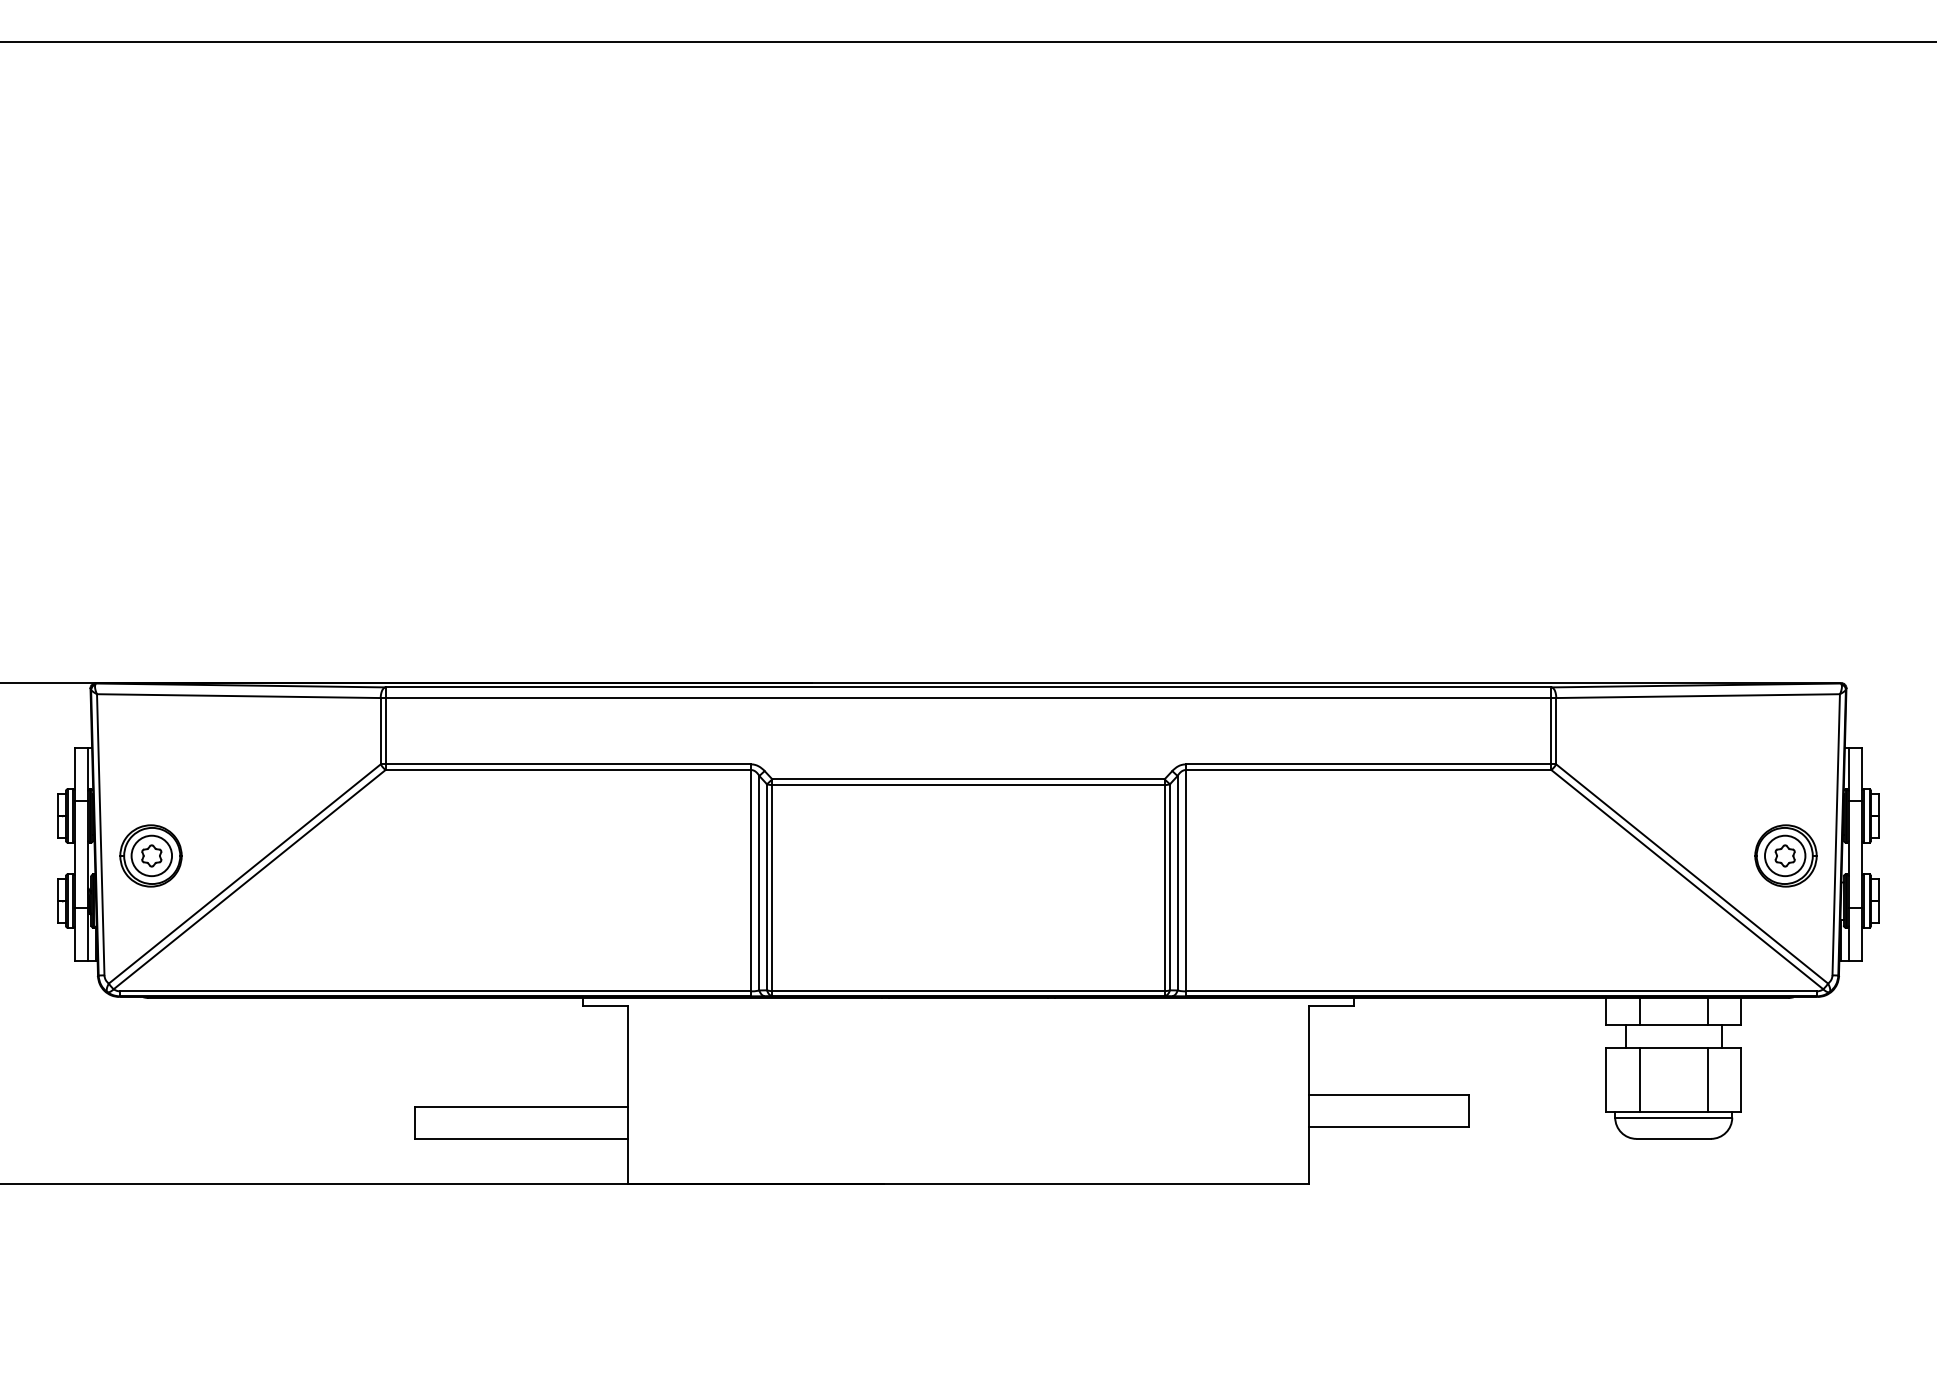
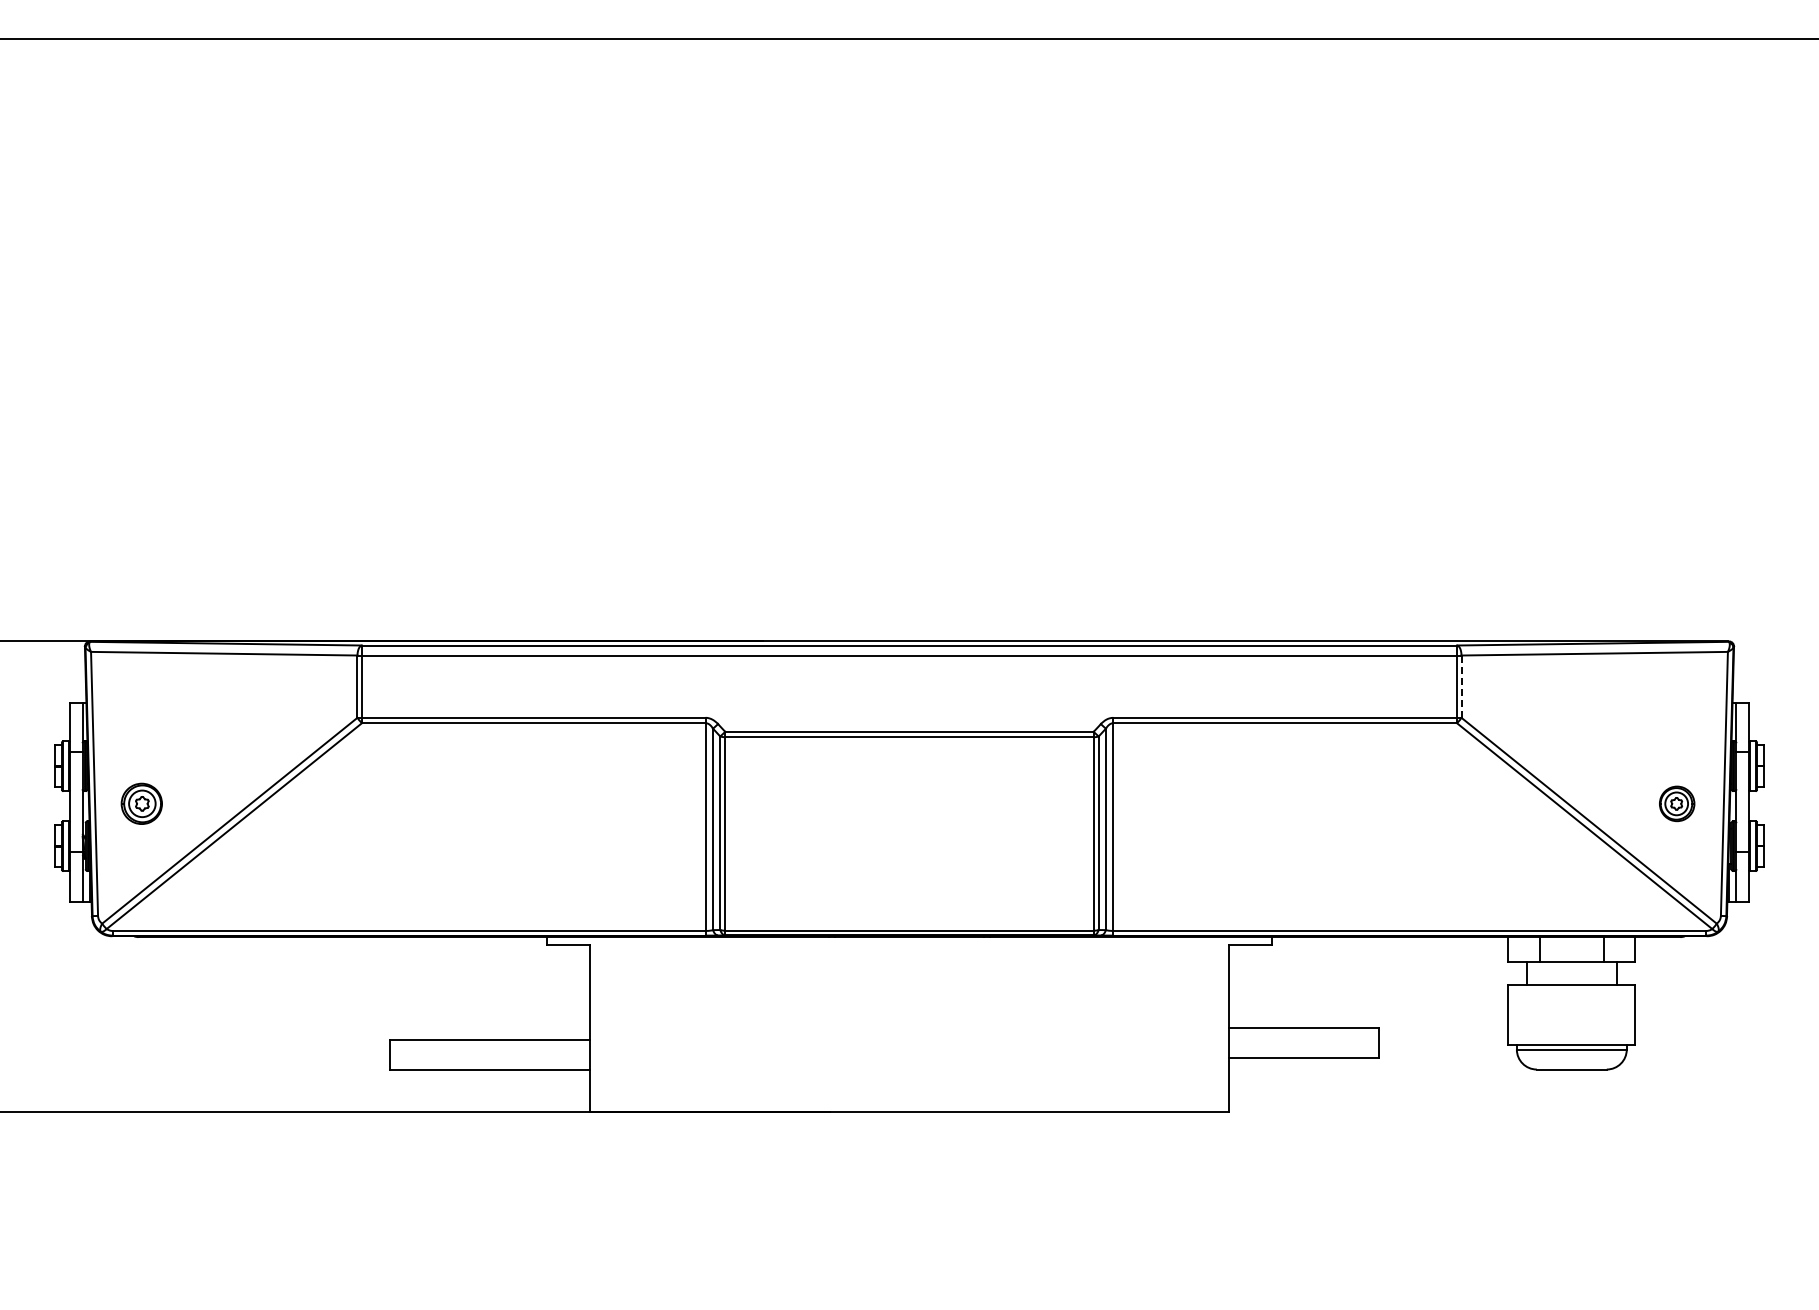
line: (1556, 732) -> (1461, 687), solid -> dashed
part: (150, 855) -> (141, 803), size x0.7
part: (1785, 855) -> (1676, 803), size x0.6
line: (1640, 1080) -> (1540, 1014), removed
line: (1707, 1080) -> (1603, 1014), removed

